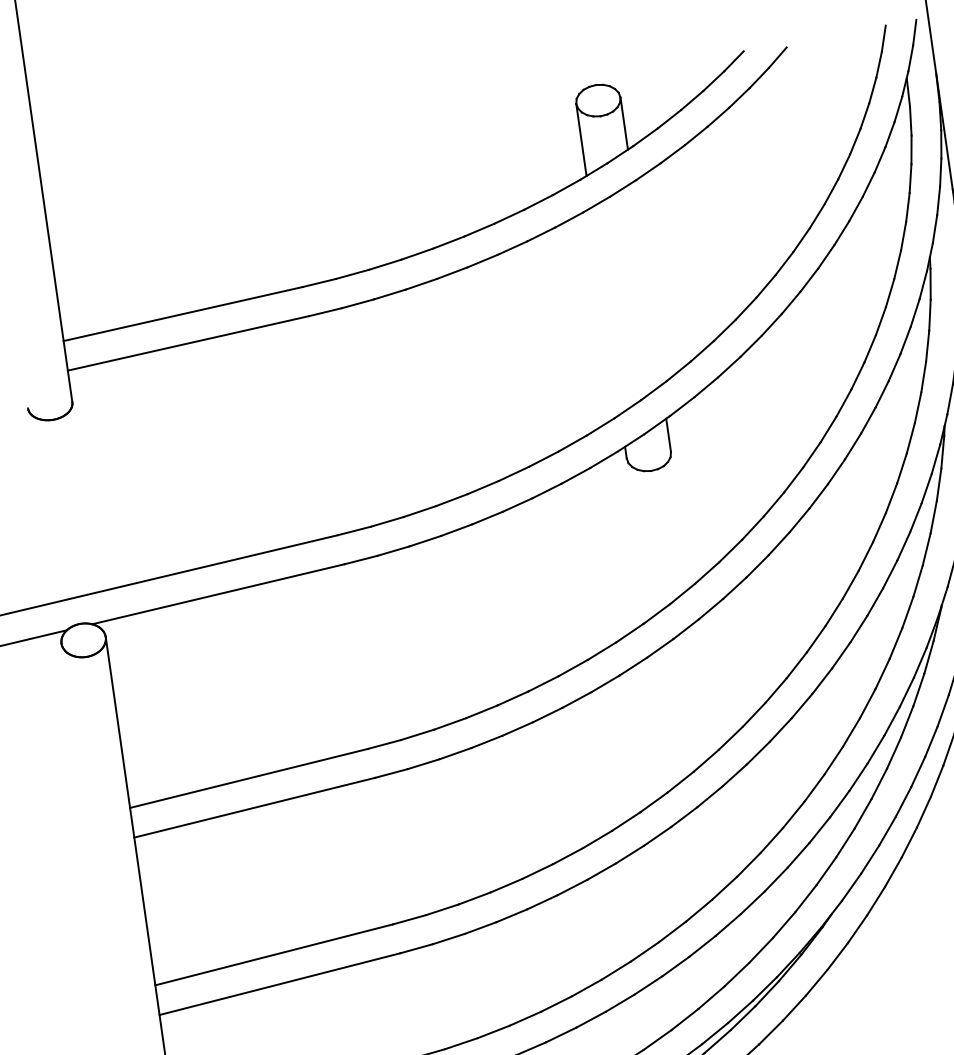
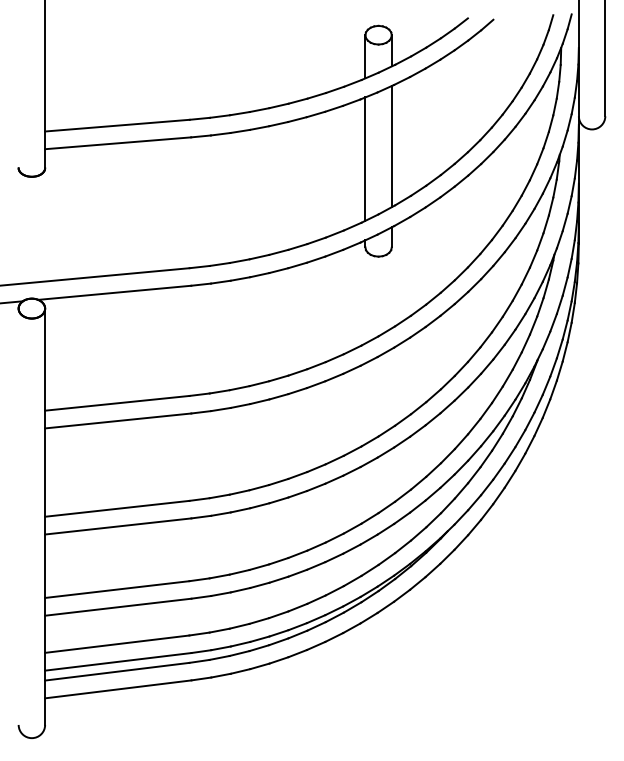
line: (646, 283) -> (391, 146), added
line: (605, 309) -> (365, 158), added

